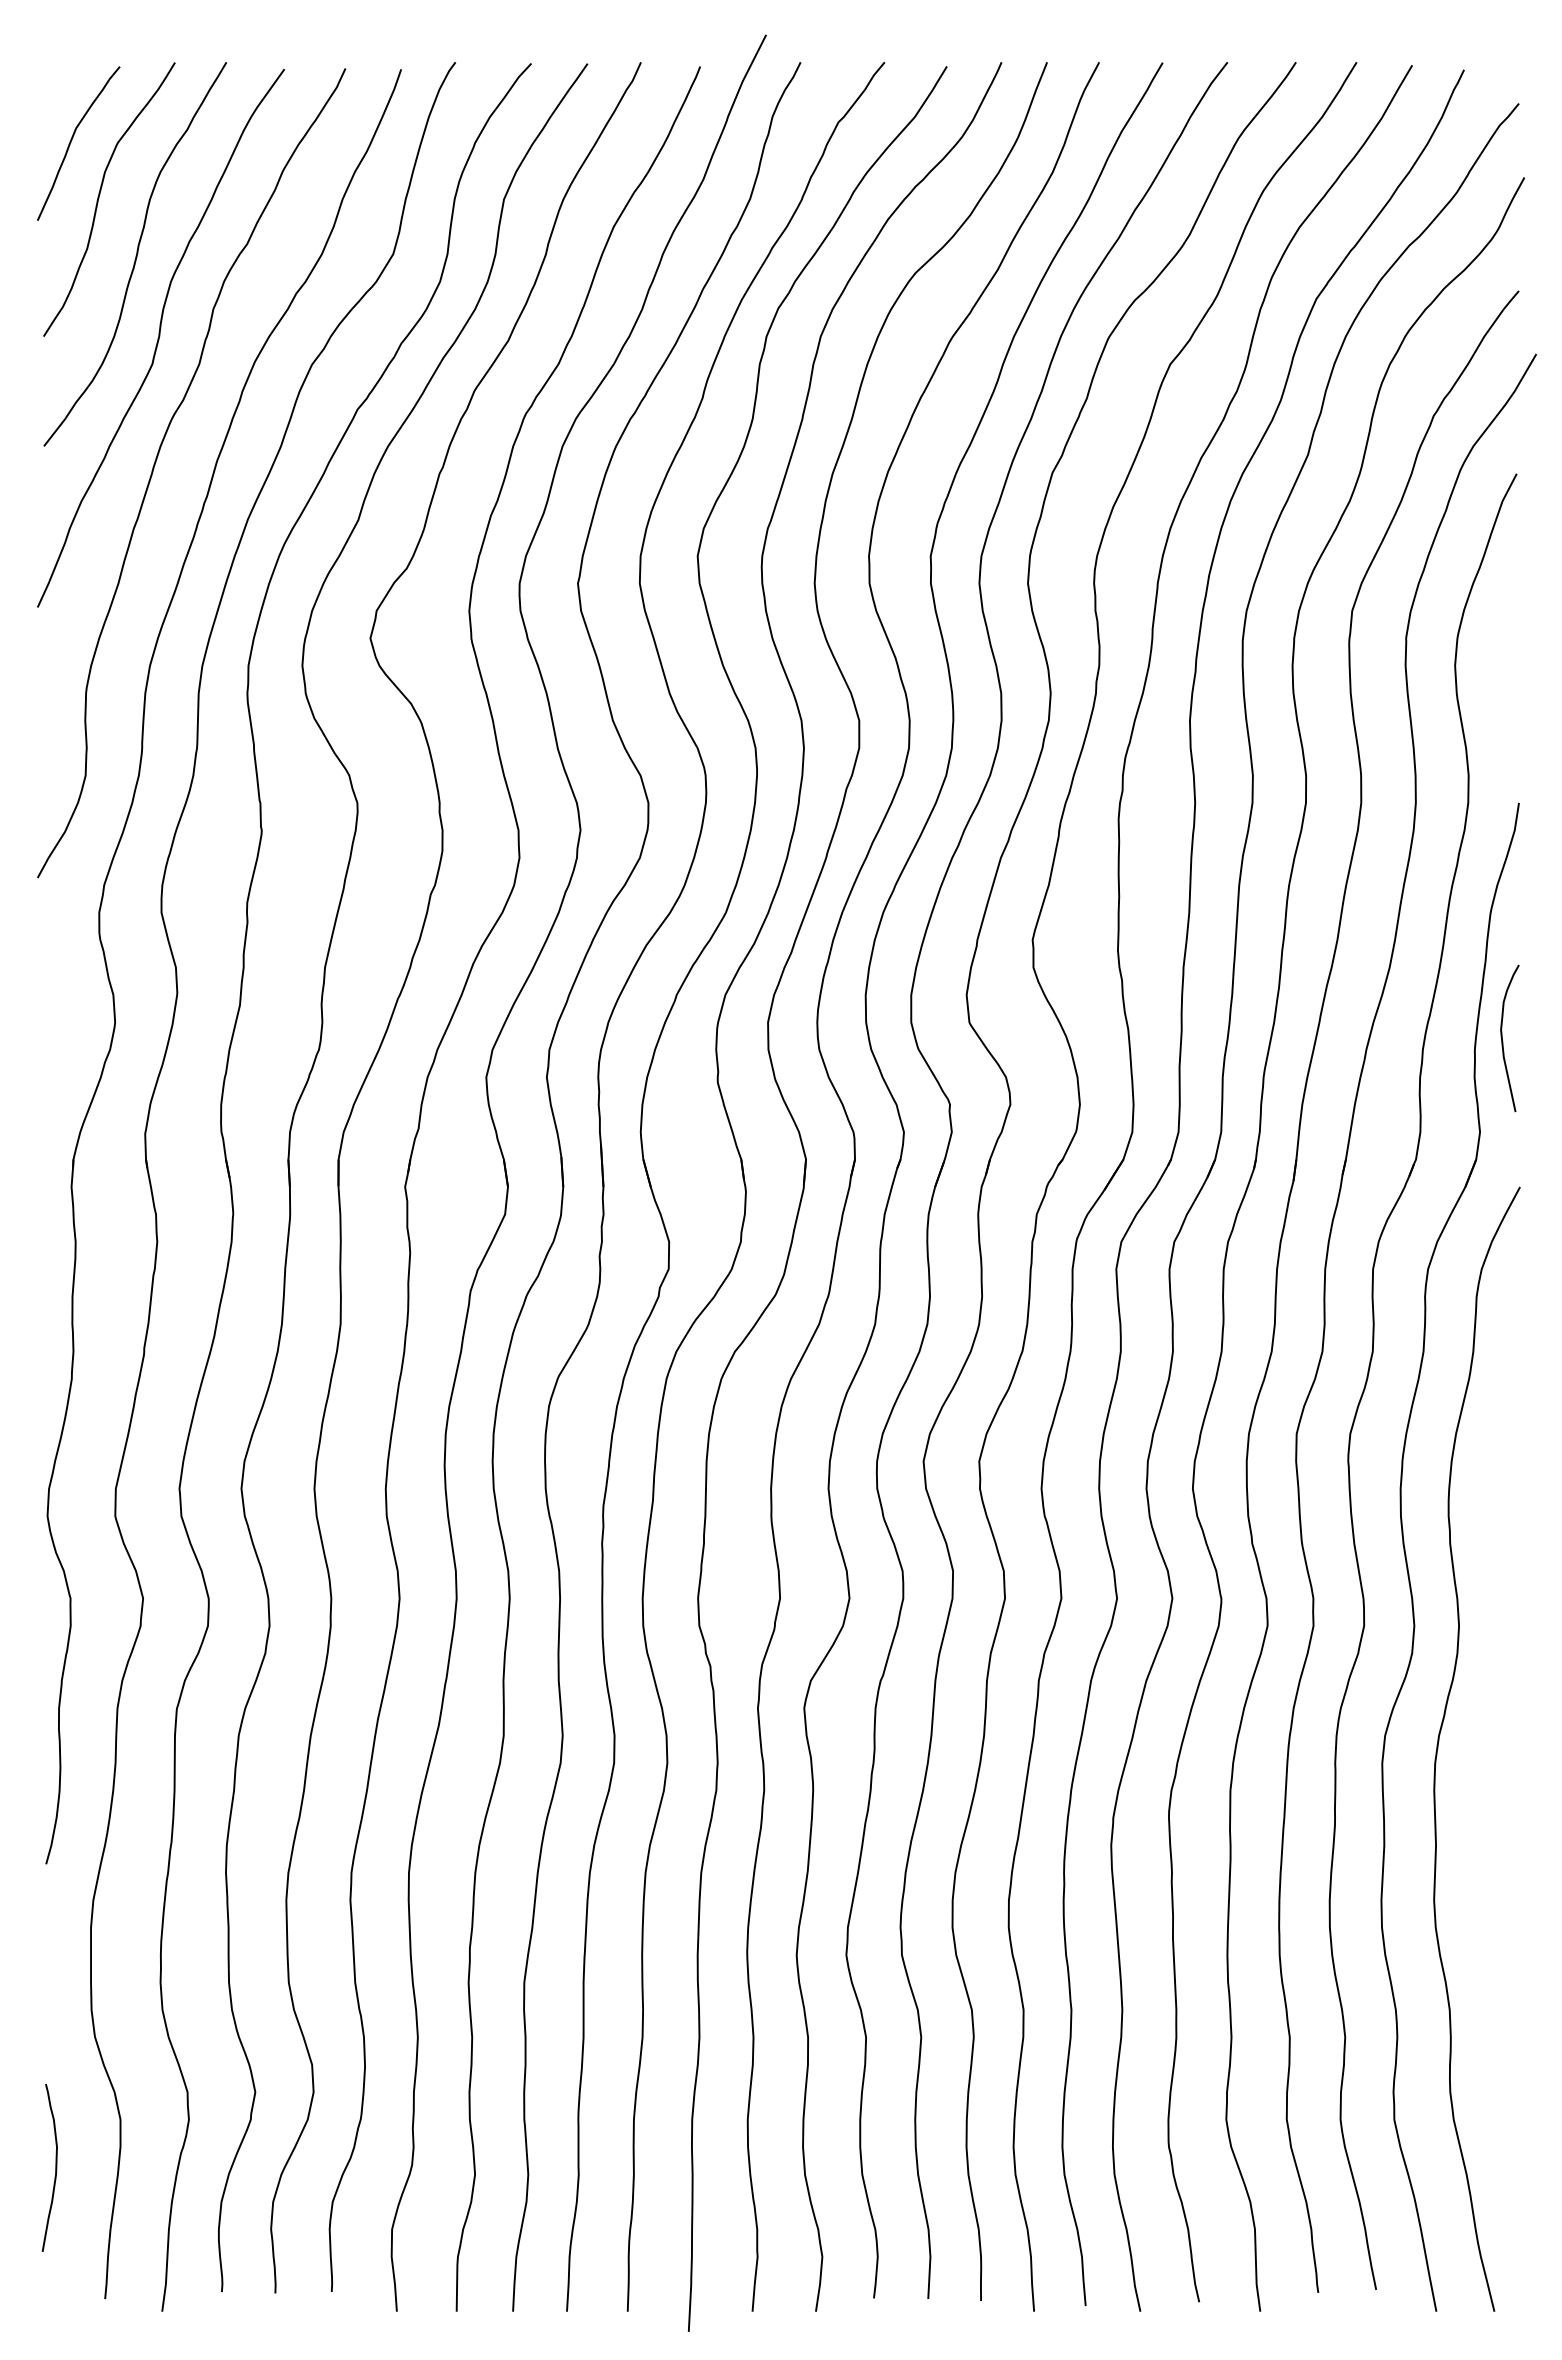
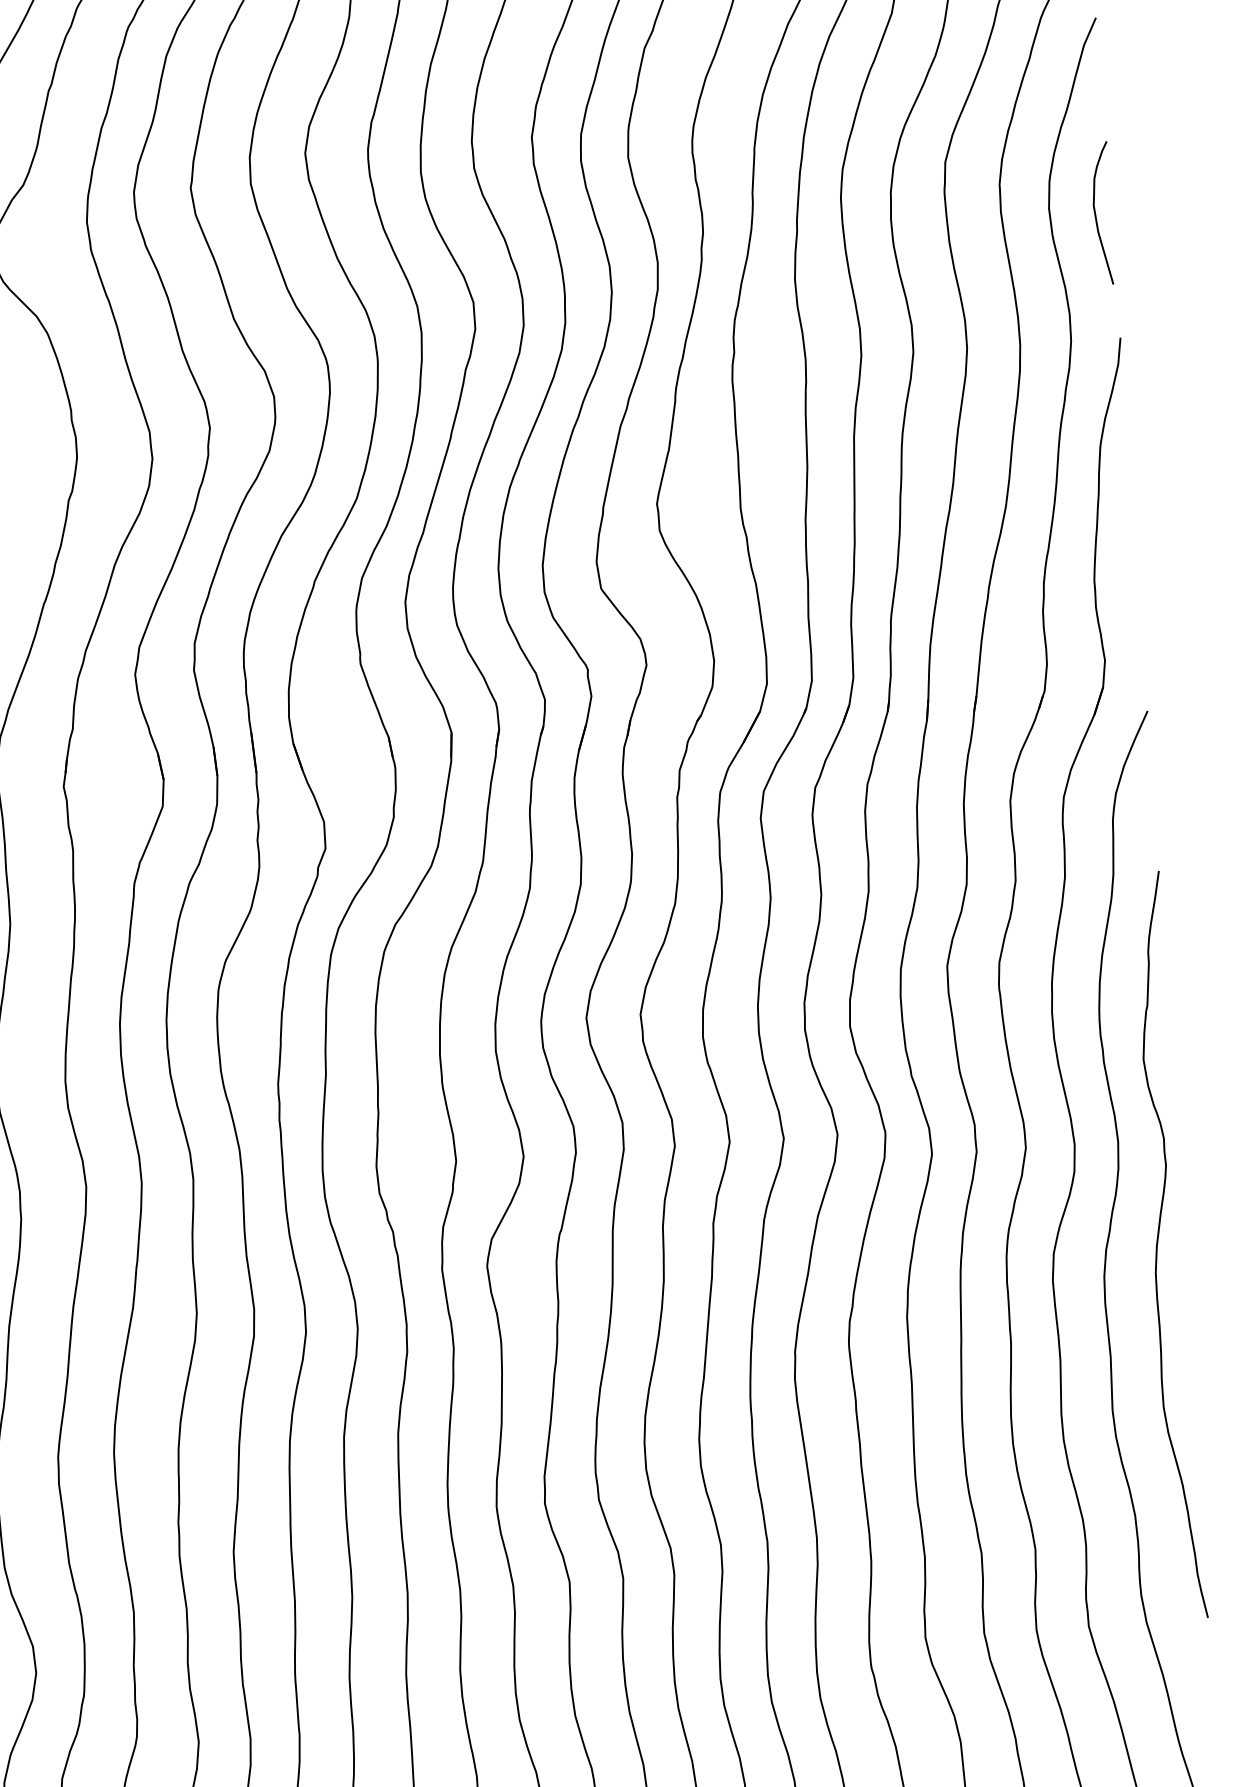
curve: (1502, 1037) -> (1095, 212), moved
curve: (1492, 1735) -> (1158, 1246), added

